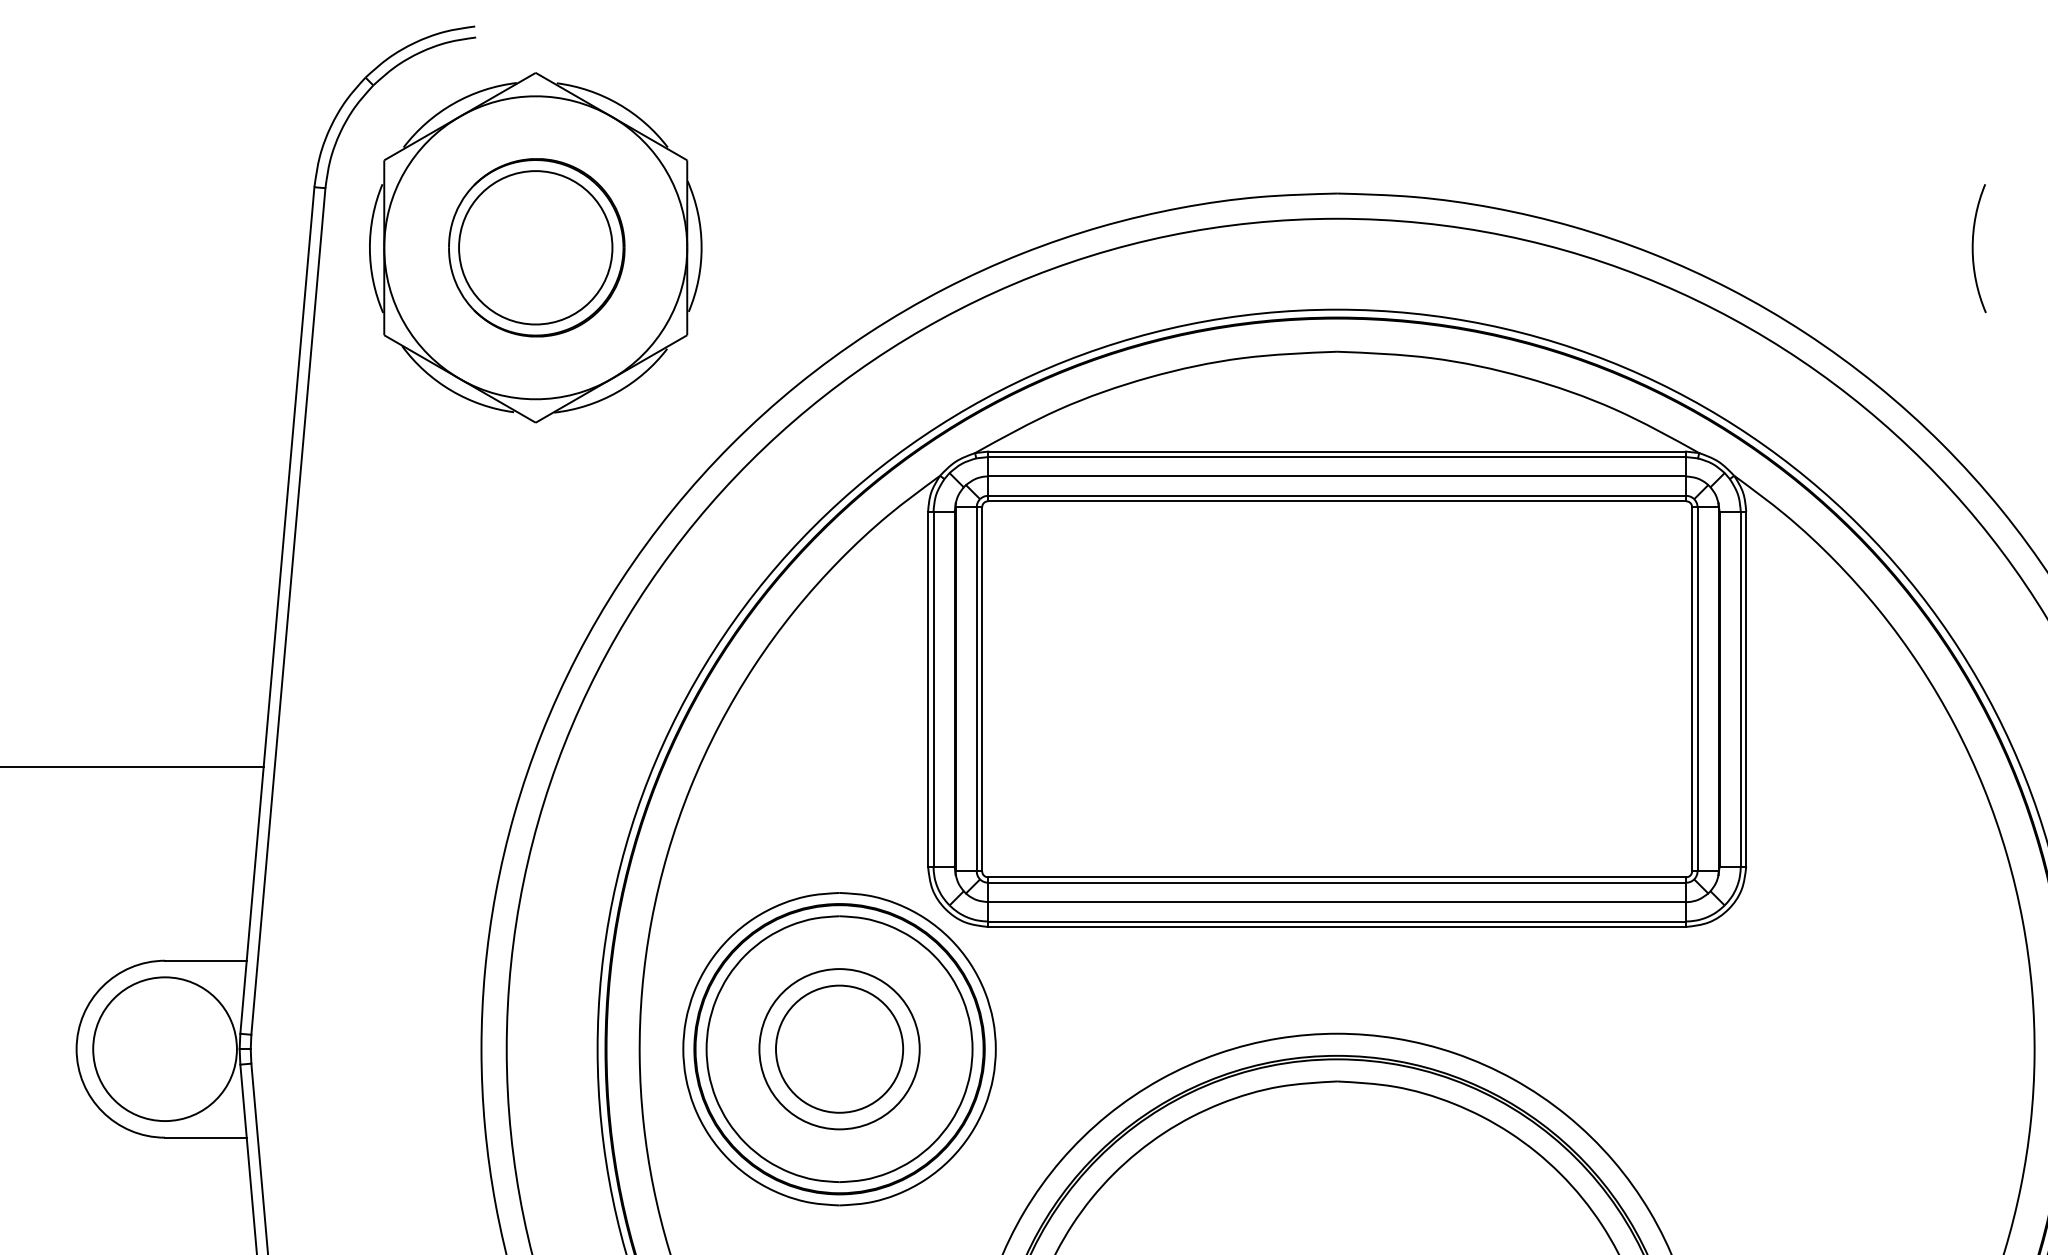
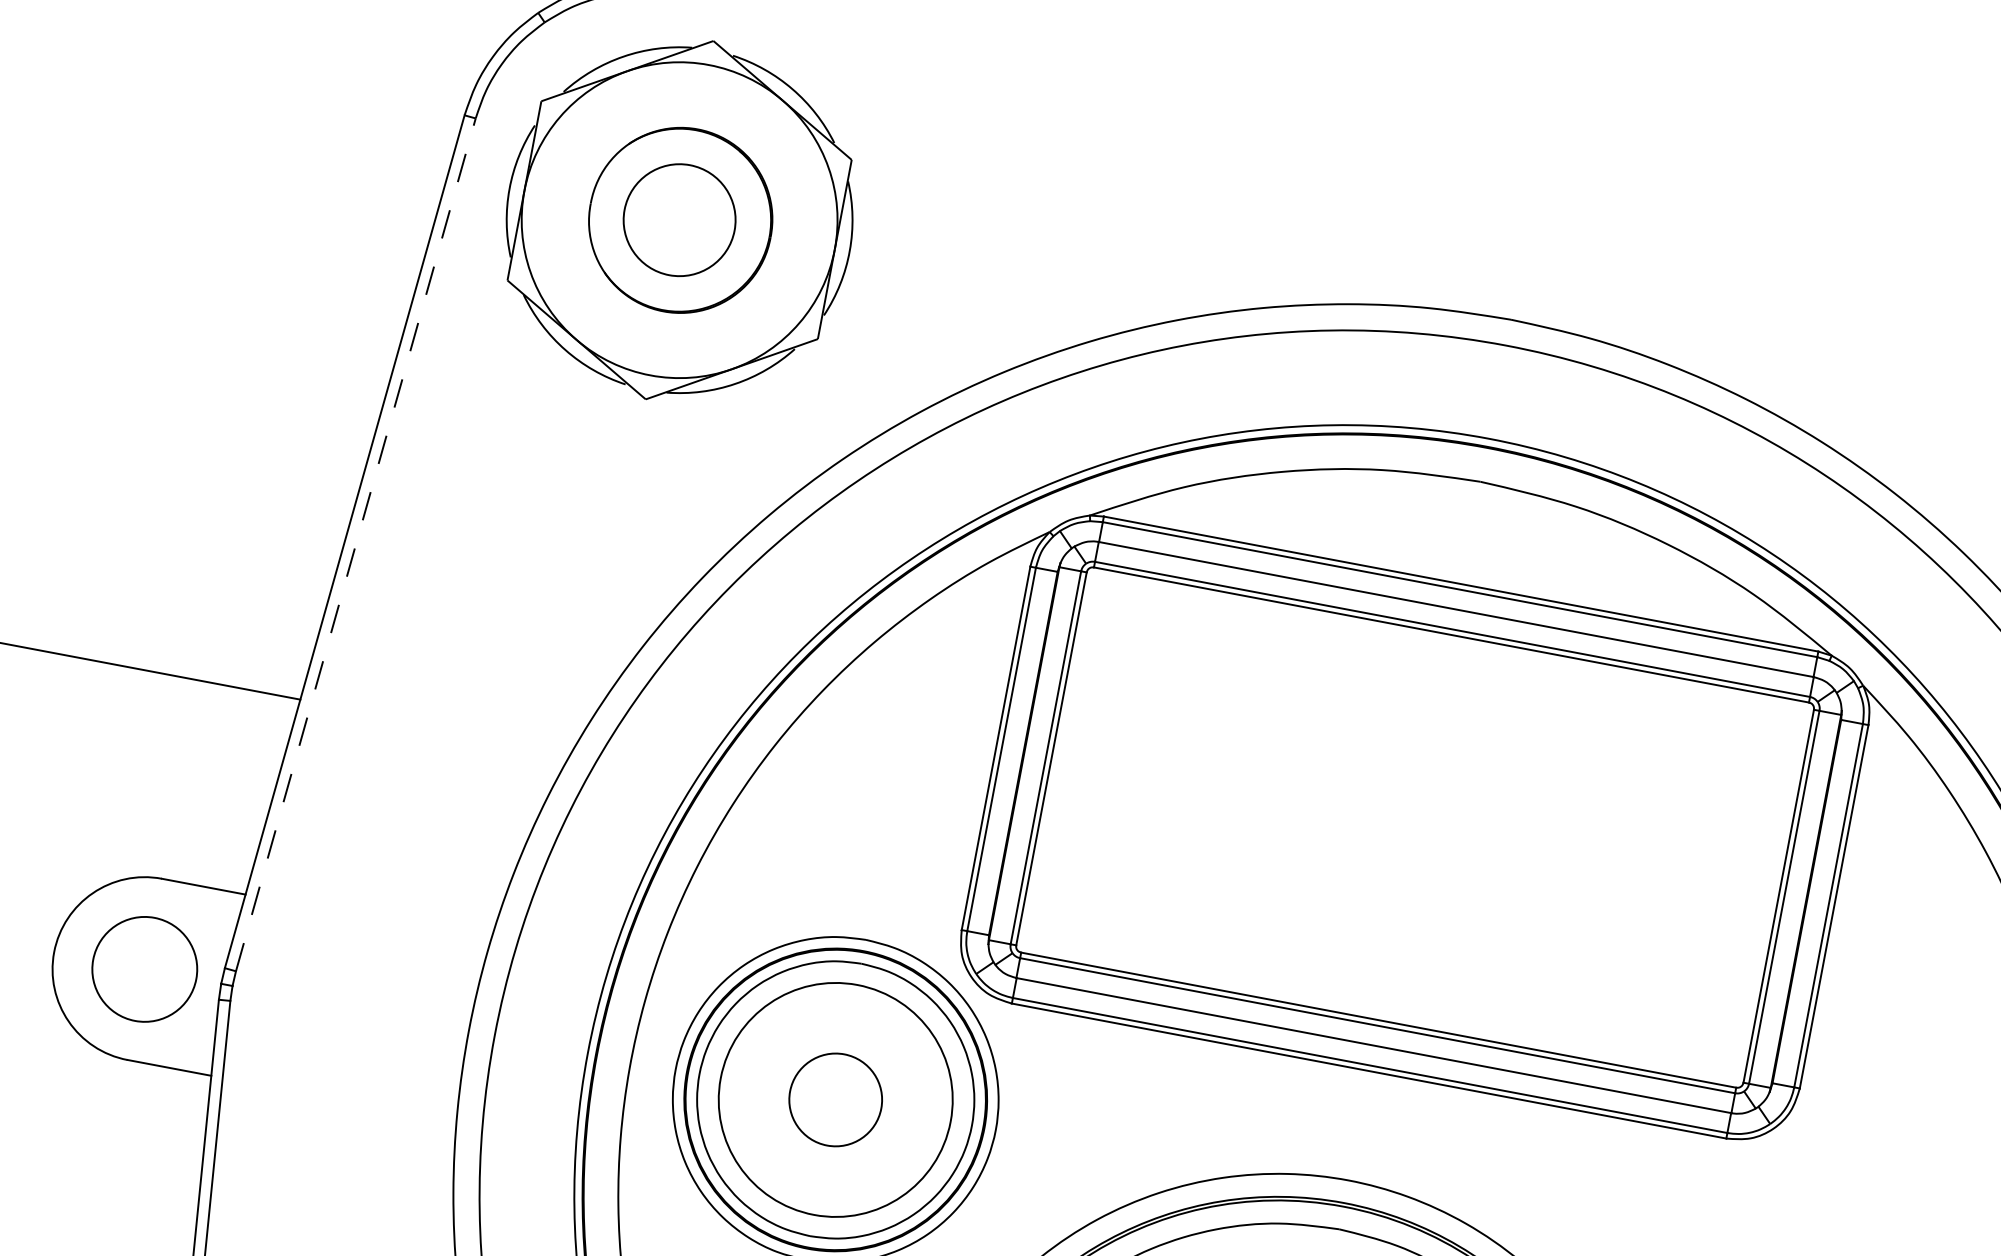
circle: (535, 247) -> (679, 219), size x0.7
line: (288, 611) -> (355, 544), solid -> dashed
circle: (839, 1048) -> (835, 1099), size x0.7
circle: (164, 1049) -> (144, 969), size x0.7
circle: (839, 1049) -> (835, 1100), size x1.4

